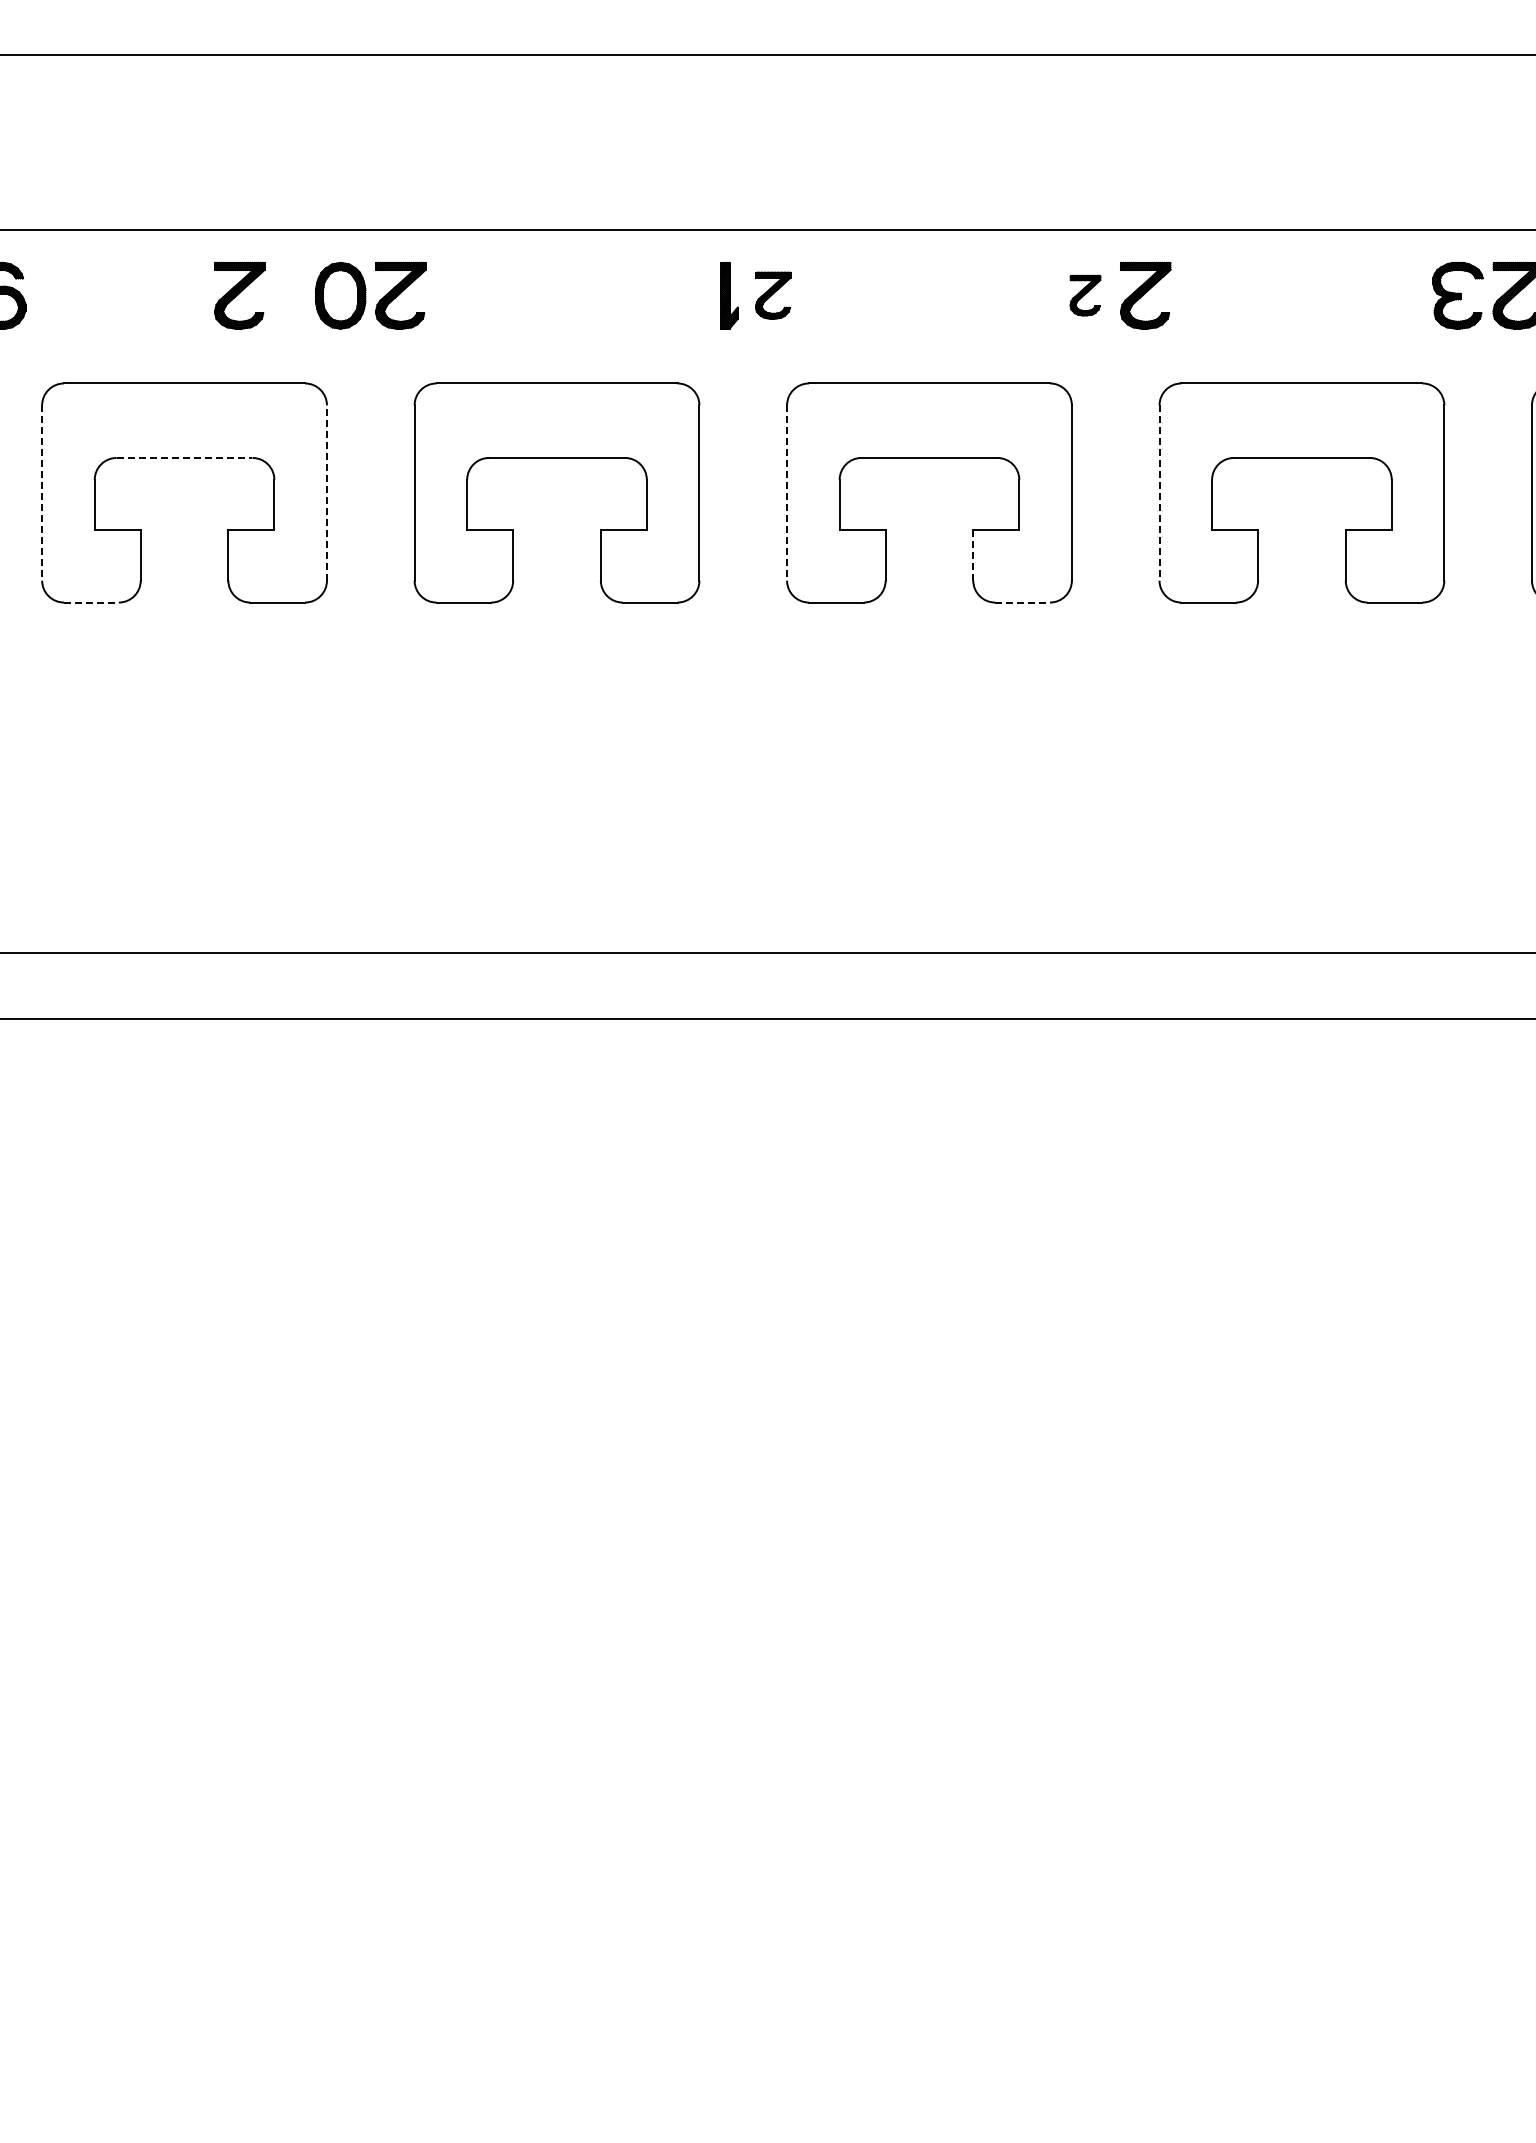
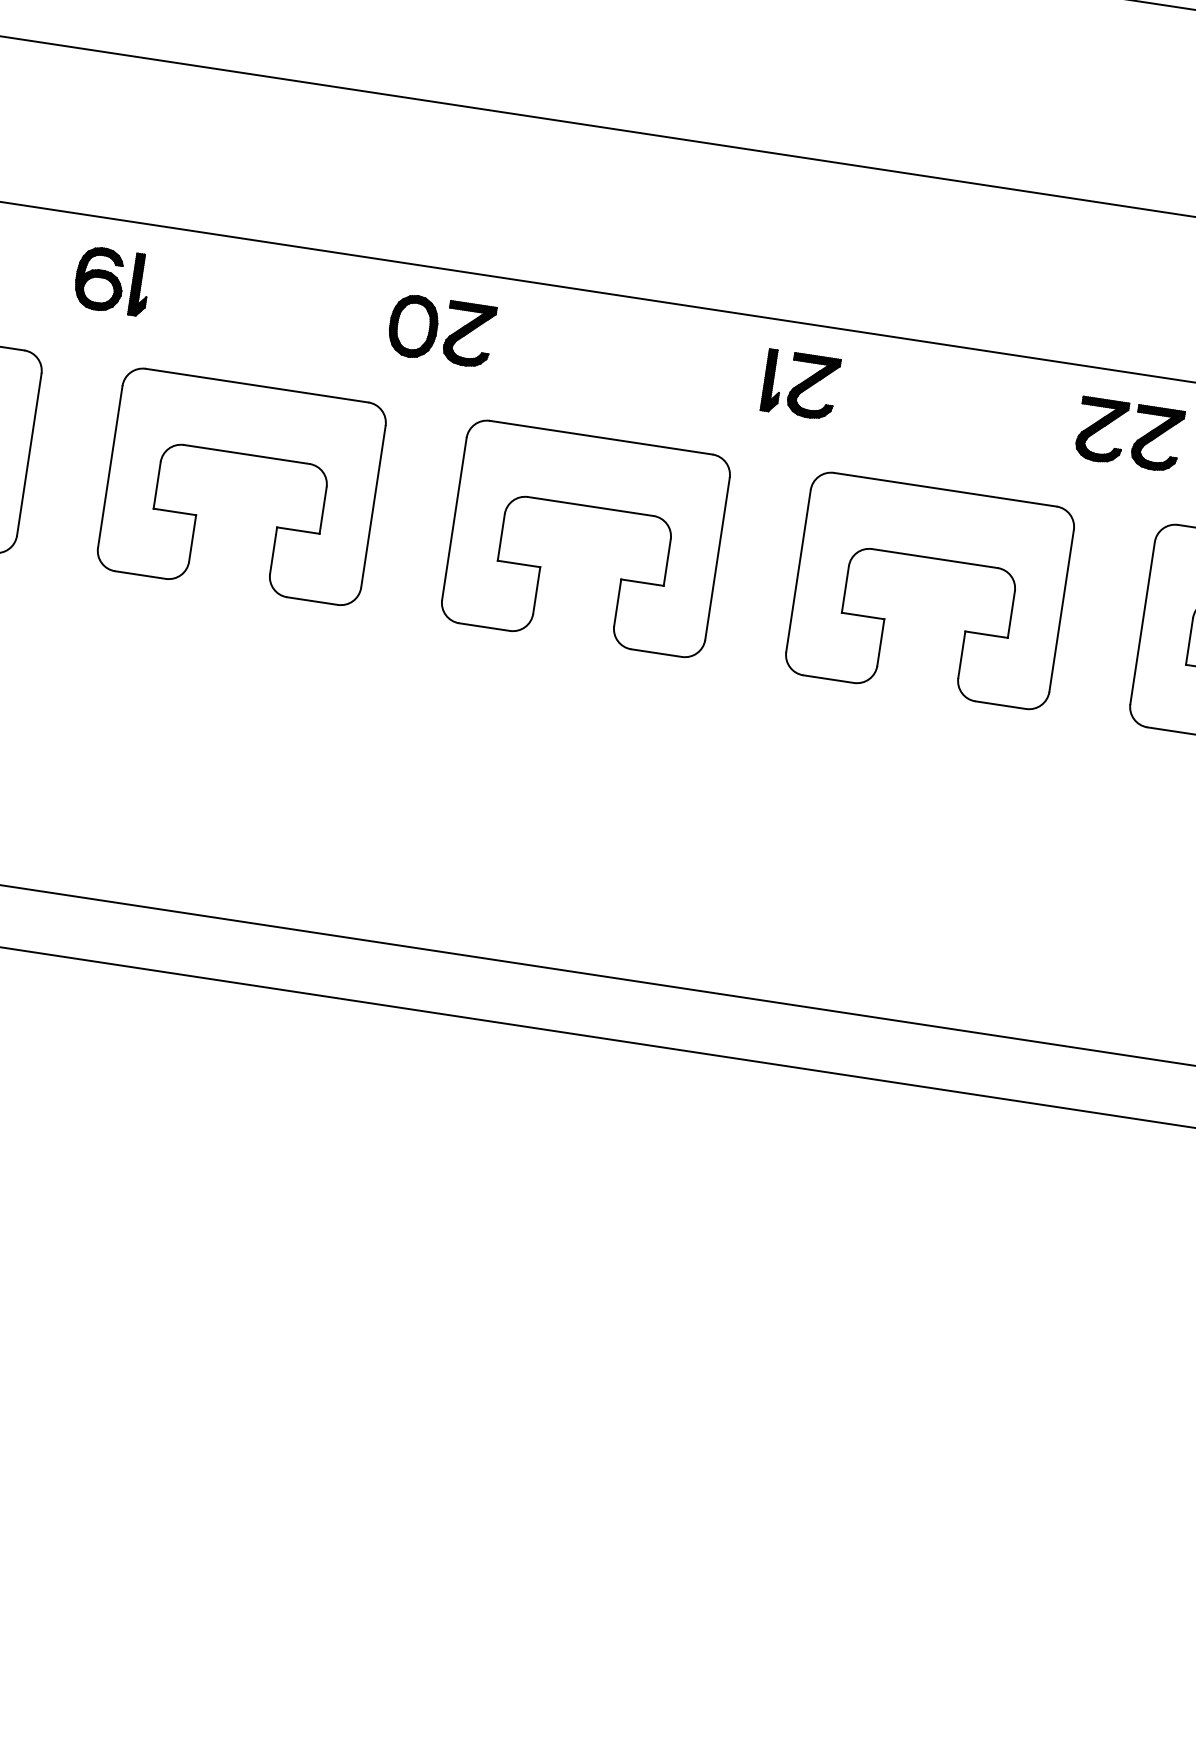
part: (44, 295) -> (140, 284), added
part: (239, 295) -> (320, 312), removed
part: (773, 295) -> (813, 386), size x1.43
part: (1085, 295) -> (1101, 430), size x1.67
line: (184, 457) -> (246, 454), dashed -> solid
line: (42, 493) -> (110, 467), dashed -> solid
line: (326, 493) -> (372, 507), dashed -> solid
line: (787, 493) -> (798, 571), dashed -> solid
line: (1159, 493) -> (1142, 623), dashed -> solid
line: (973, 555) -> (962, 654), dashed -> solid
line: (91, 602) -> (140, 575), dashed -> solid
line: (1023, 602) -> (1001, 705), dashed -> solid

